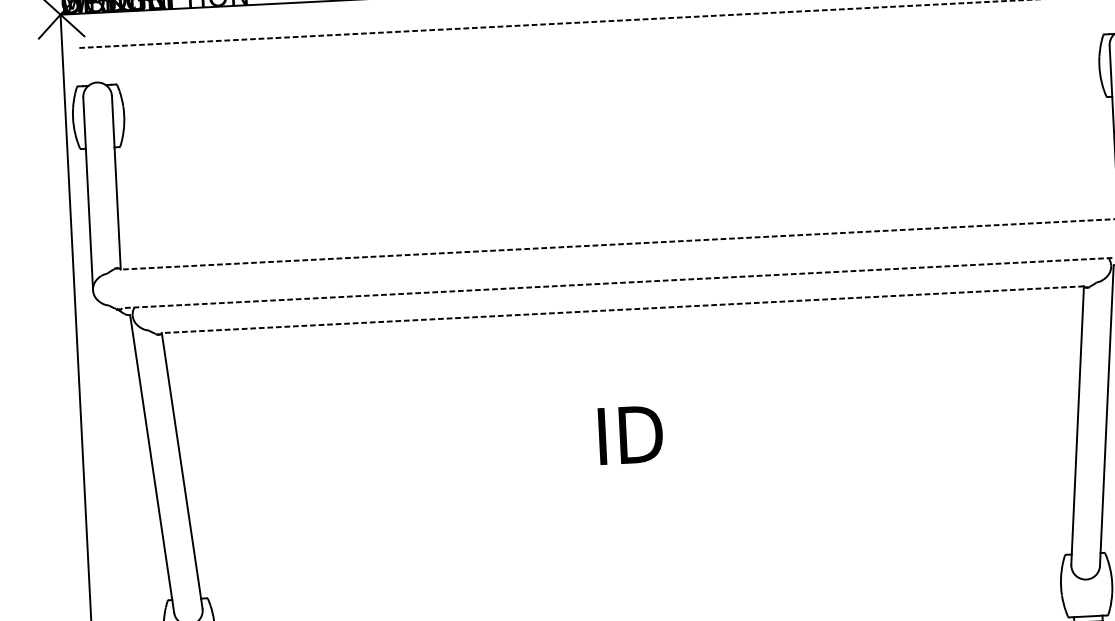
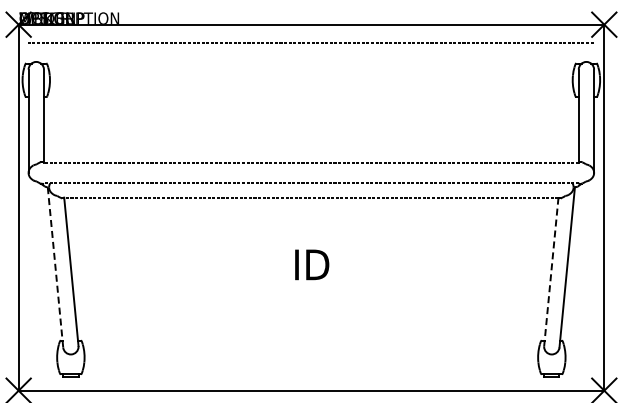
line: (1077, 424) -> (551, 271), solid -> dashed
line: (152, 464) -> (55, 267), solid -> dashed

